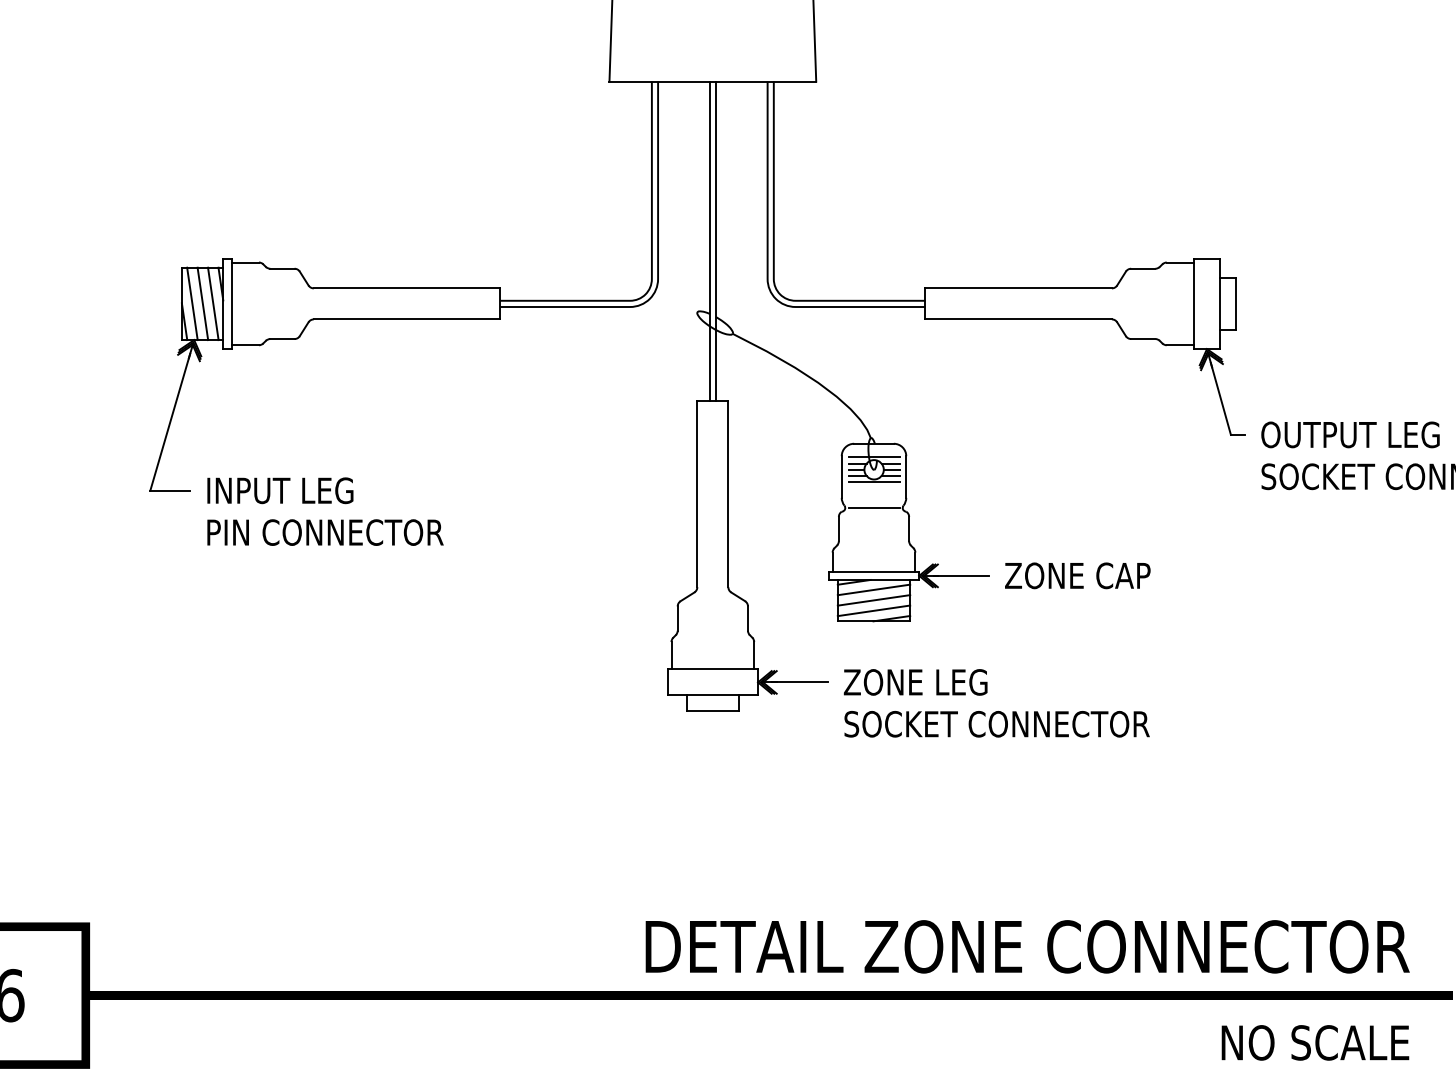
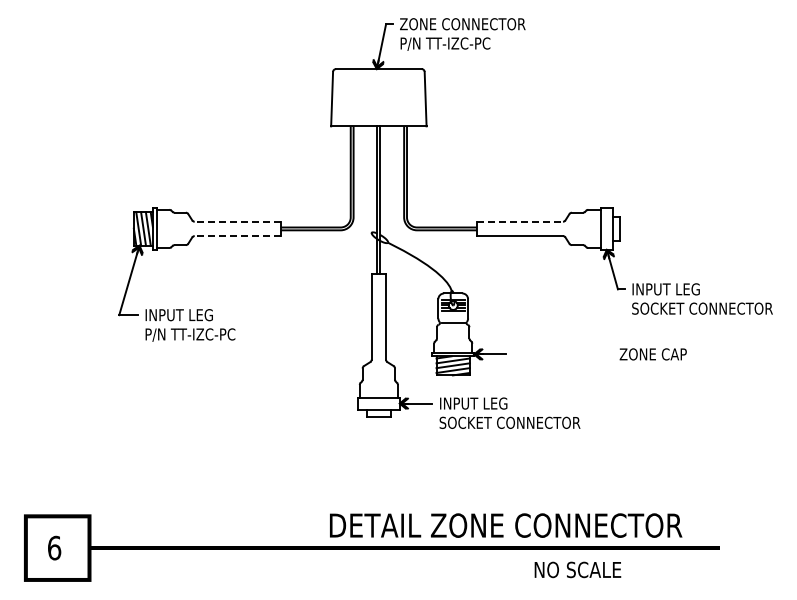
line: (406, 287) -> (237, 221), solid -> dashed
line: (1019, 287) -> (520, 221), solid -> dashed
line: (406, 320) -> (237, 236), solid -> dashed
text: (1351, 435) -> (673, 289), OUTPUT LEG -> INPUT LEG
text: (332, 532) -> (203, 334), PIN CONNECTOR -> P/N TT-IZC-PC
text: (1076, 576) -> (652, 354), moved
text: (917, 682) -> (473, 403), ZONE LEG -> INPUT LEG
text: (1028, 946) -> (506, 525), moved
text: (1314, 1041) -> (577, 569), moved

